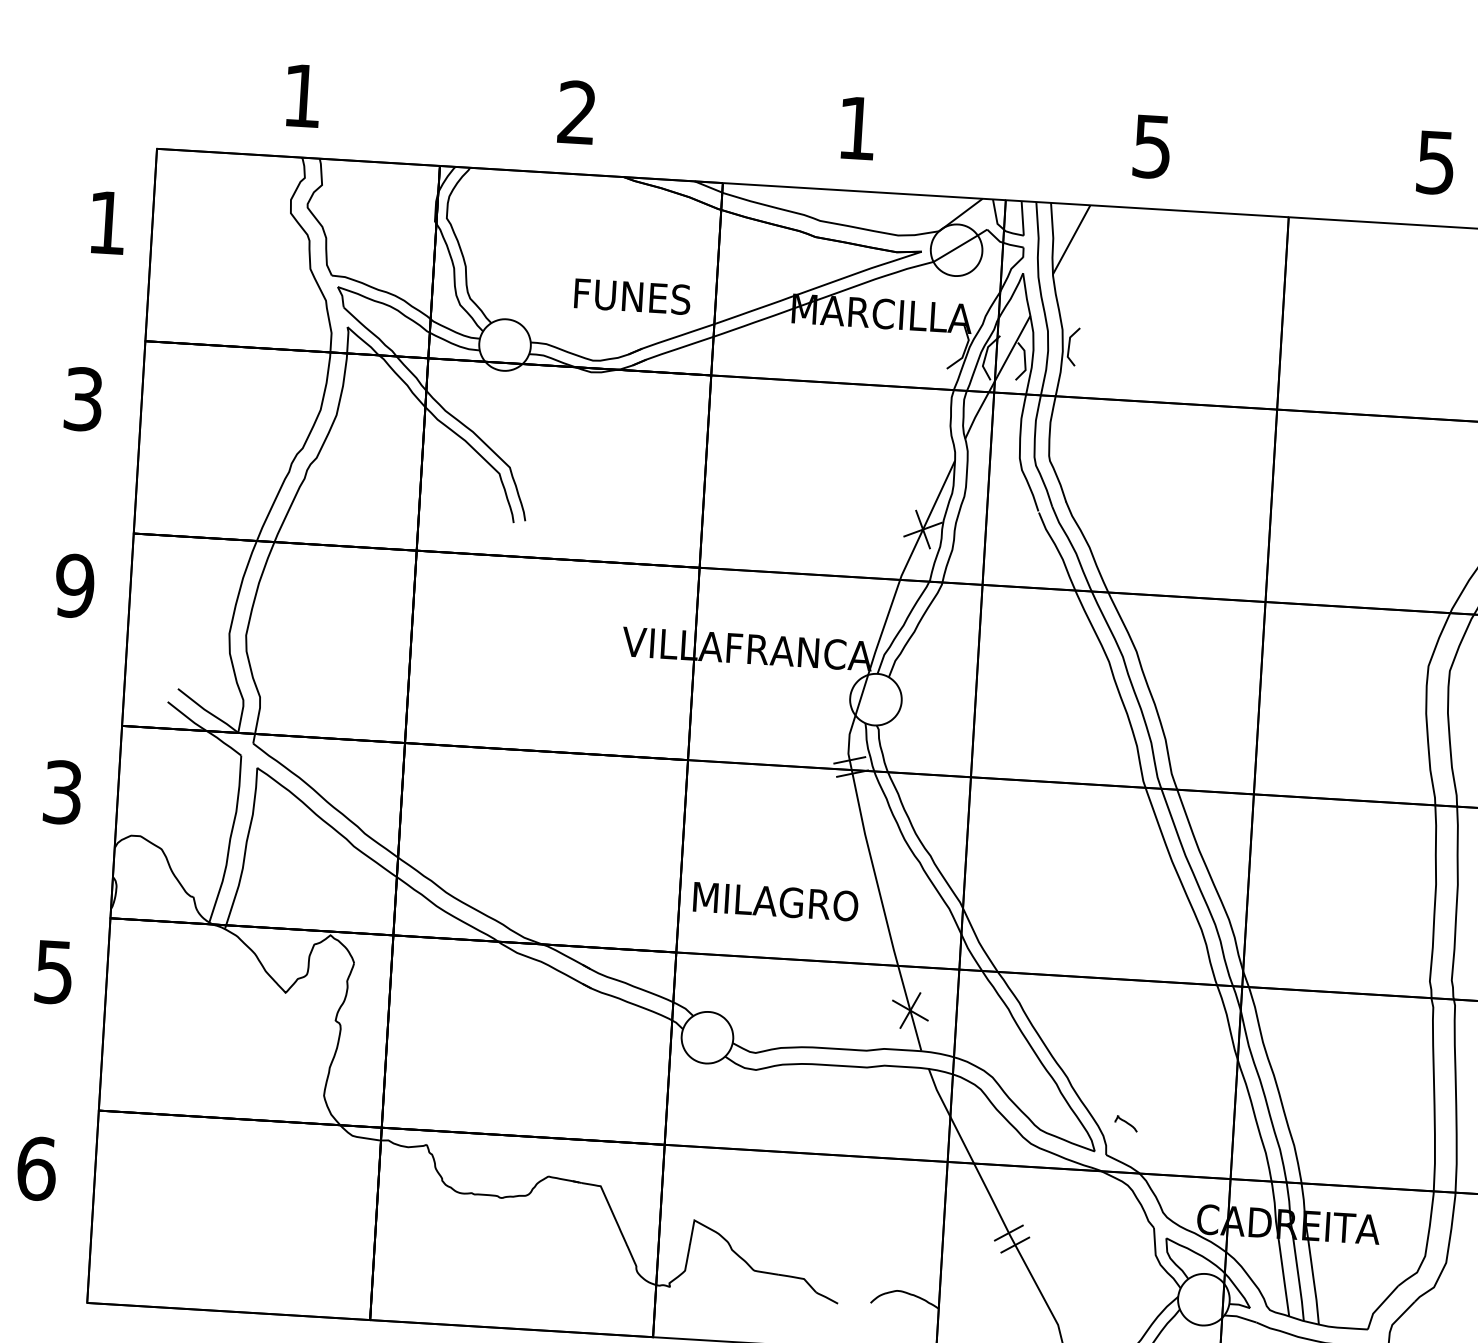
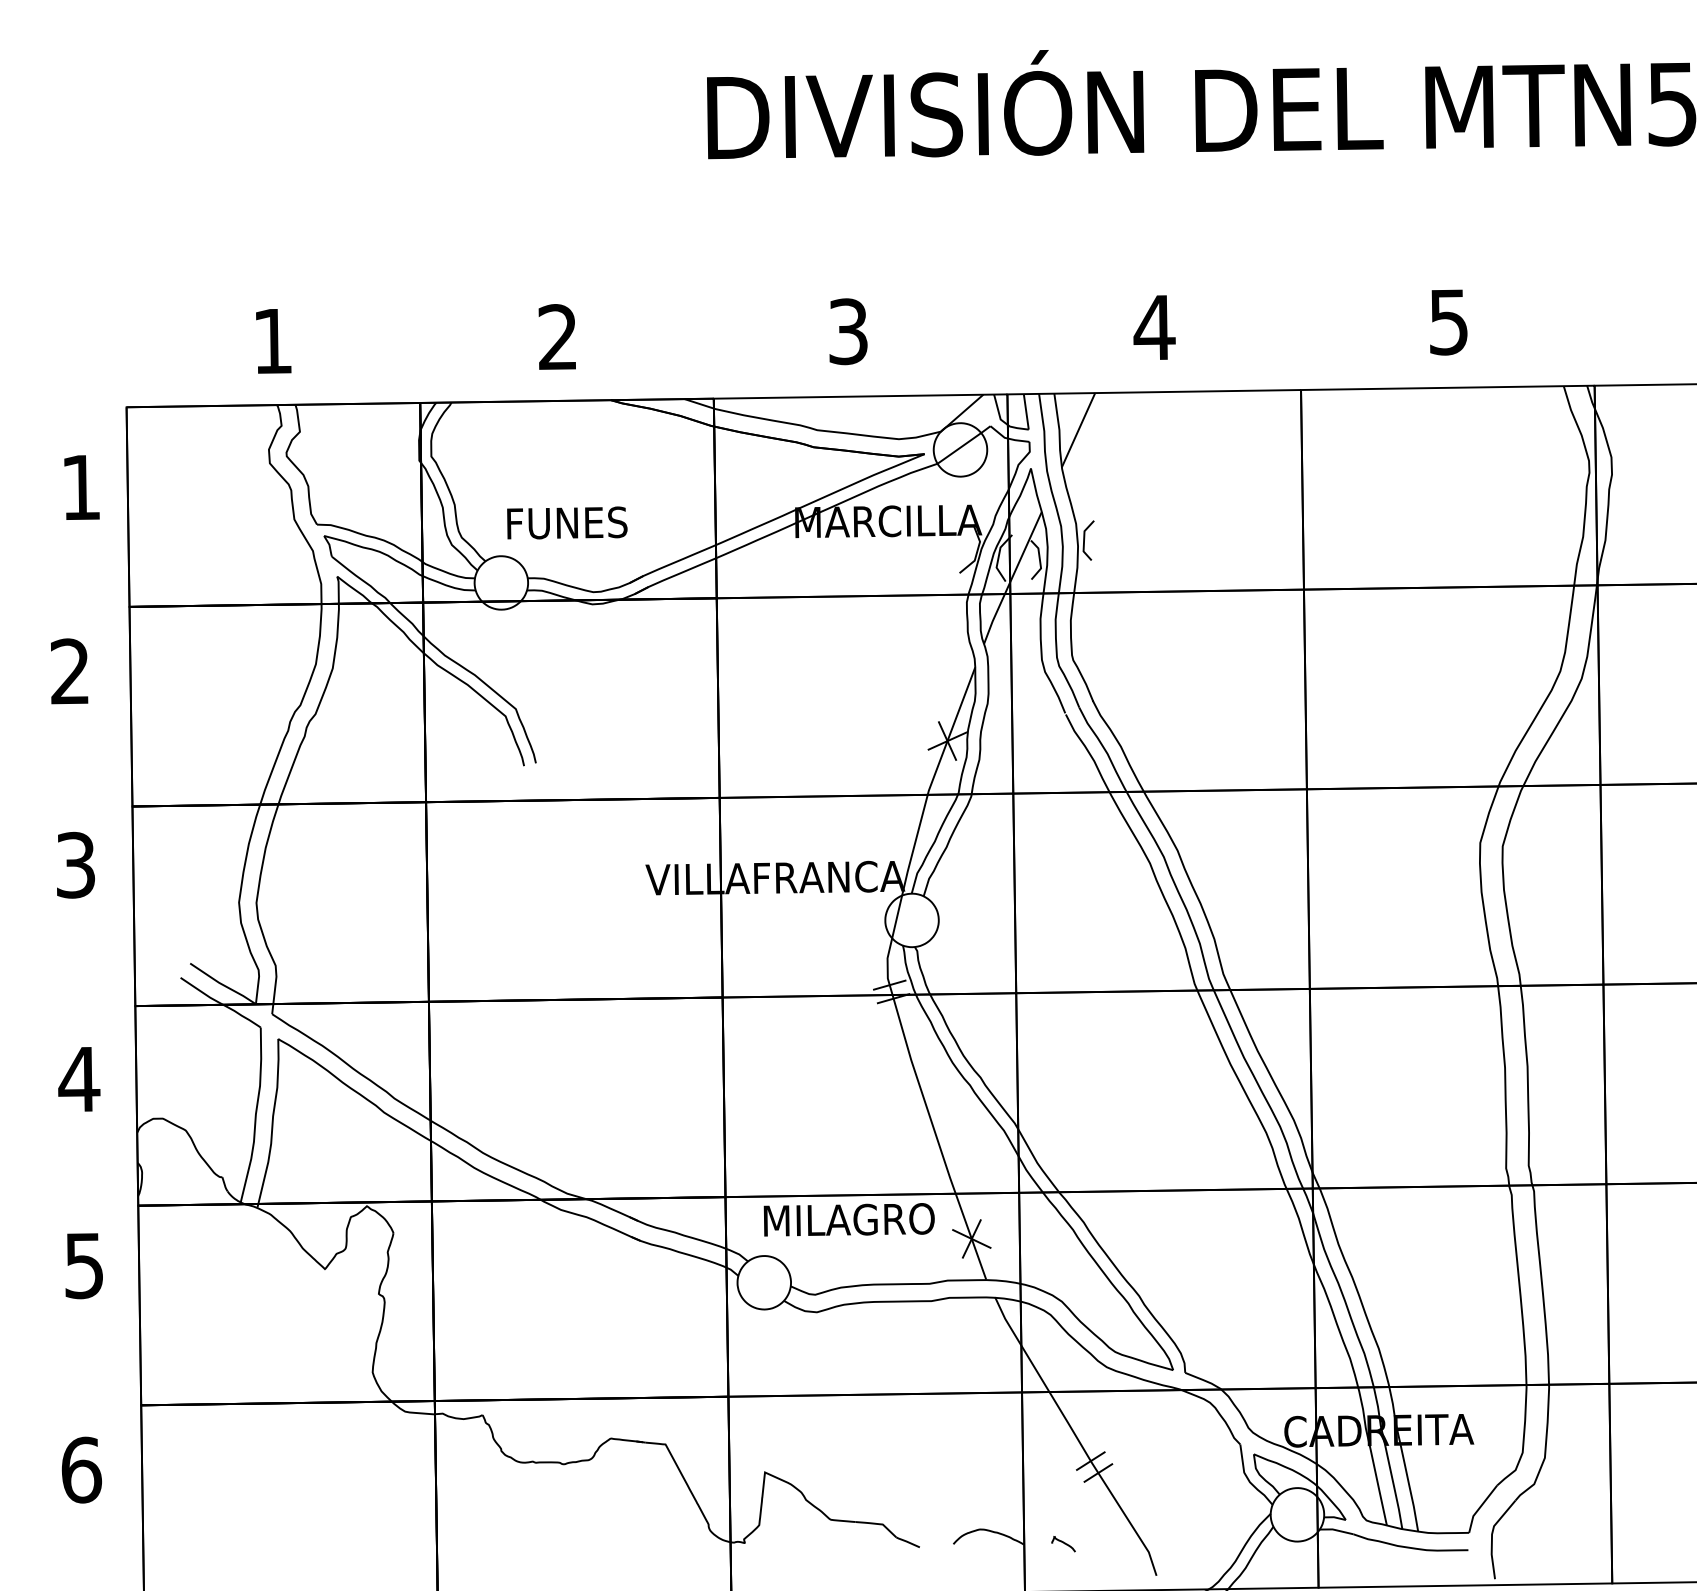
text: (857, 128) -> (848, 331), 1 -> 3
text: (1152, 147) -> (1154, 328), 5 -> 4
text: (632, 296) -> (567, 522), moved
text: (83, 399) -> (70, 671), 3 -> 2
text: (74, 586) -> (75, 865), 9 -> 3
text: (63, 792) -> (79, 1079), 3 -> 4
text: (775, 901) -> (848, 1219), moved
part: (1126, 1124) -> (1063, 1544), moved

